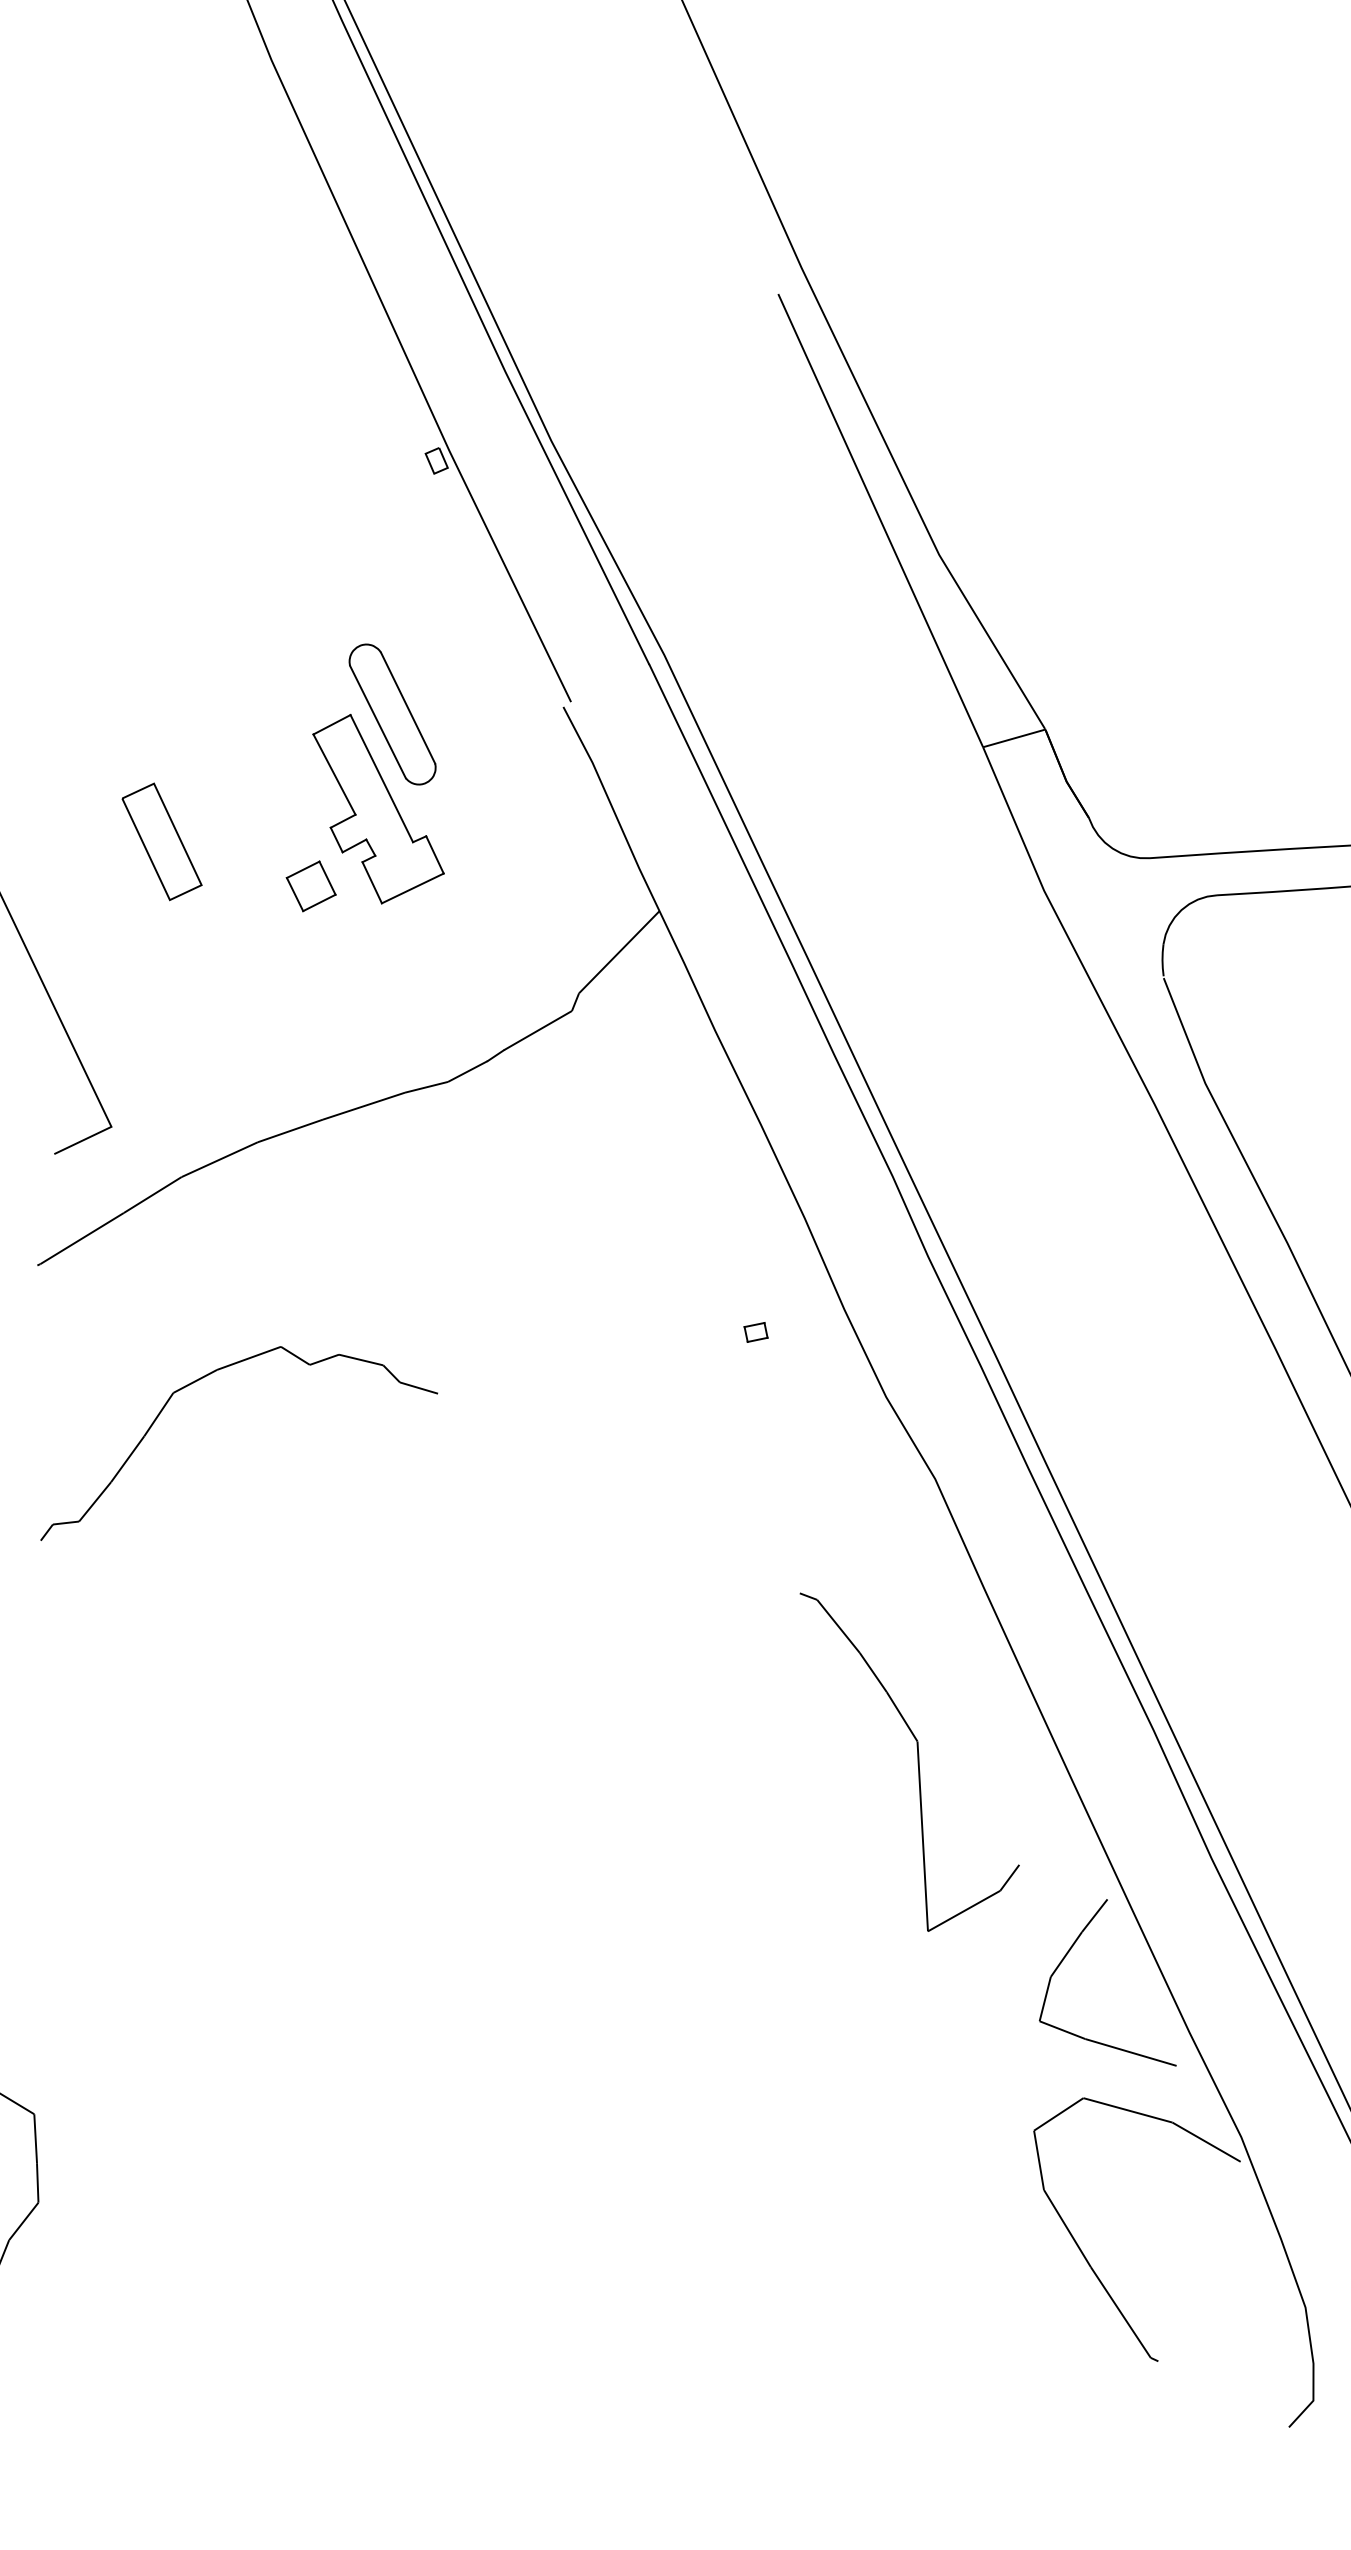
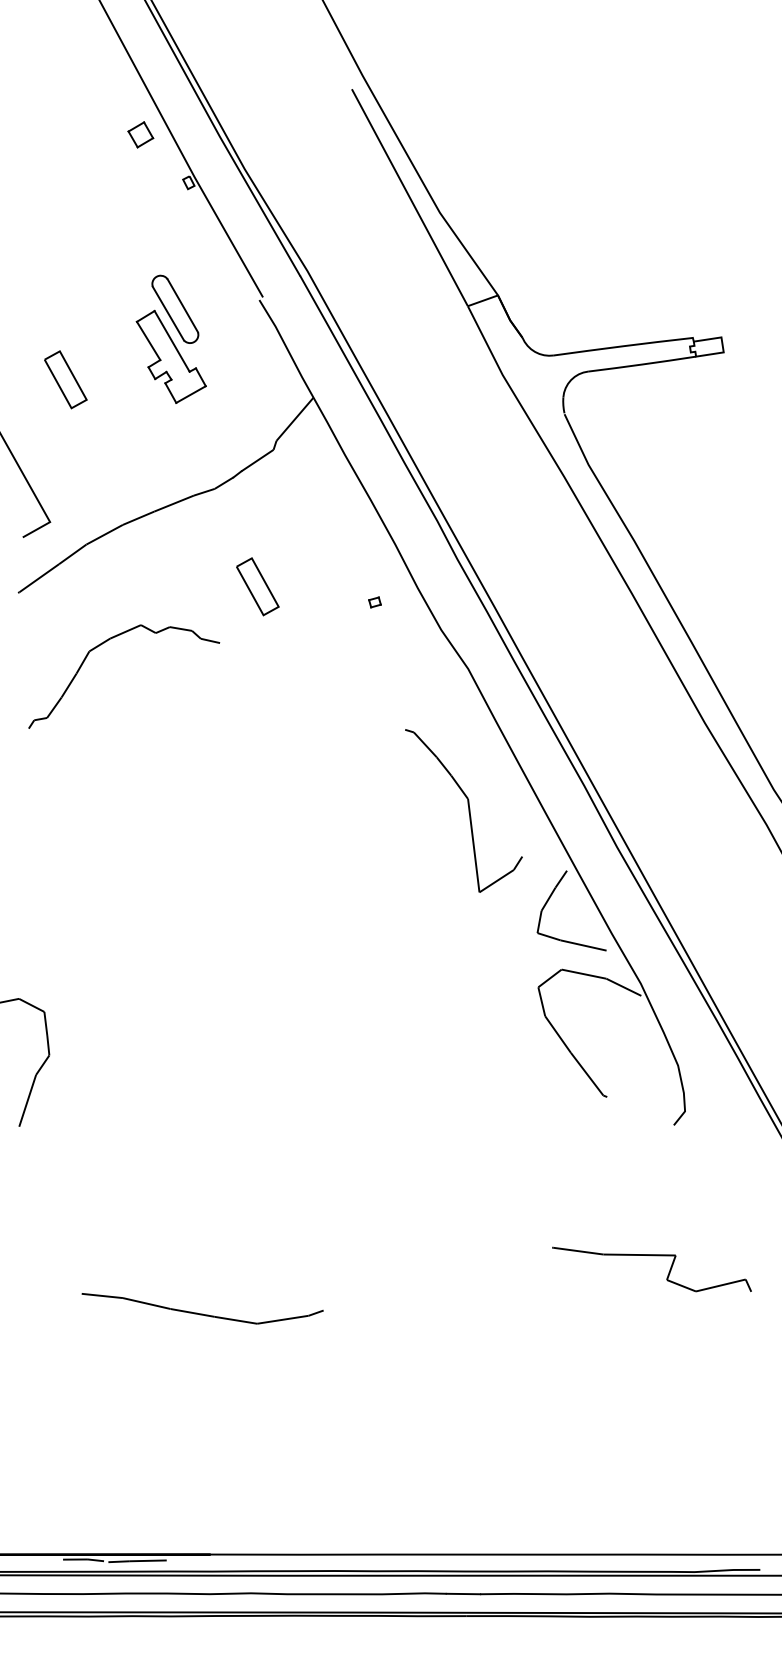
part: (310, 885) -> (140, 134), moved
part: (521, 1284) -> (257, 586), added

